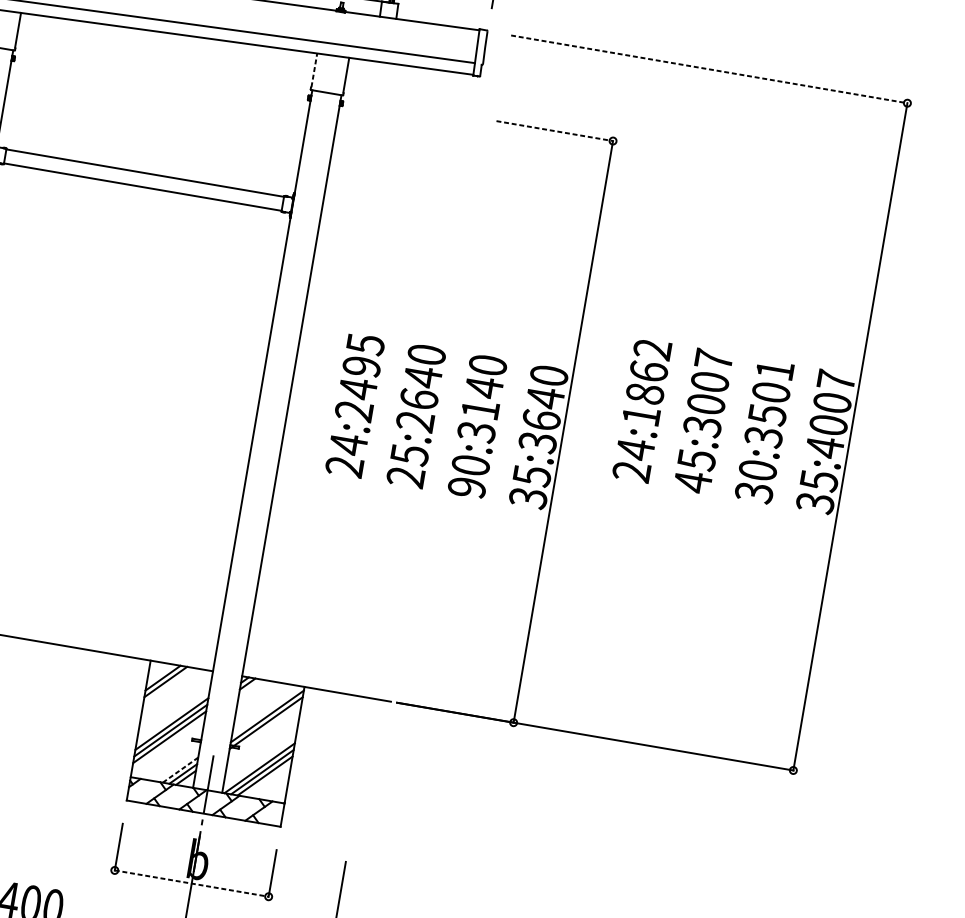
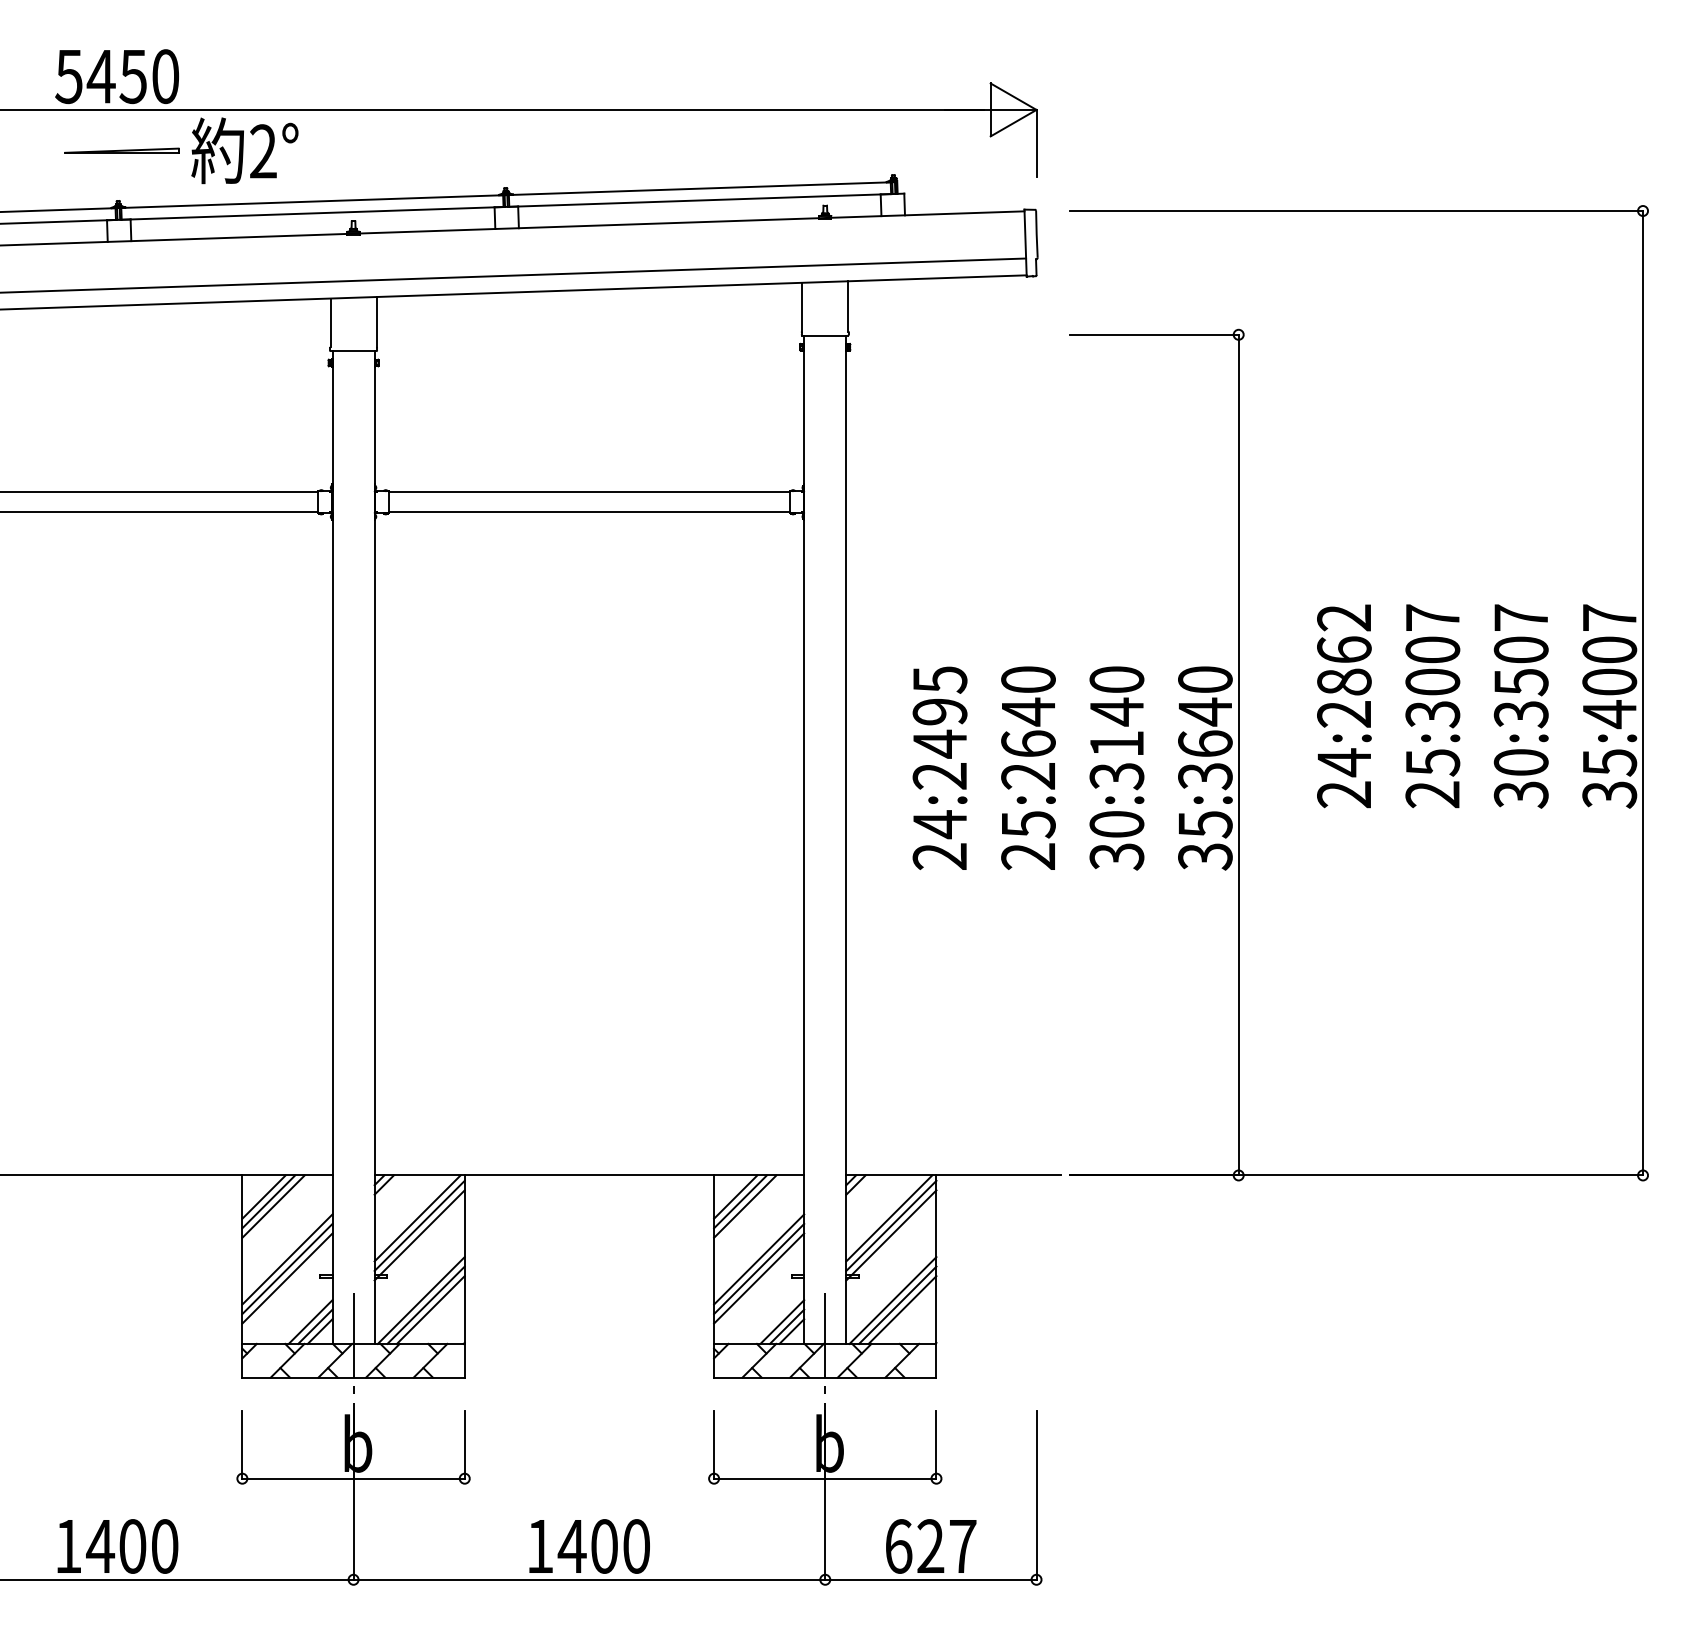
line: (314, 69) -> (802, 306), dashed -> solid
line: (709, 69) -> (1356, 211), dashed -> solid
line: (555, 131) -> (1155, 334), dashed -> solid
text: (774, 369) -> (1520, 617), 30:3501 -> 30:3507
text: (640, 416) -> (1343, 714), 24:1862 -> 24:2862
text: (692, 482) -> (1432, 794), 45:3007 -> 25:3007
text: (466, 487) -> (1116, 856), 90:3140 -> 30:3140
line: (168, 685) -> (745, 1206), added
line: (266, 711) -> (889, 1218), added
line: (180, 770) -> (782, 1322), dashed -> solid
line: (191, 883) -> (825, 1478), dashed -> solid

